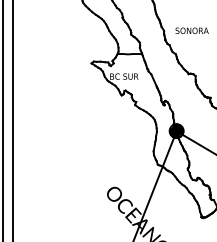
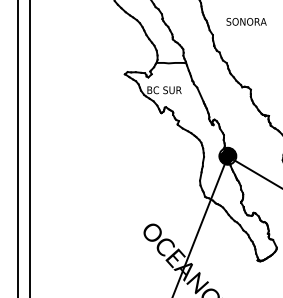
text: (192, 30) -> (246, 21), moved

